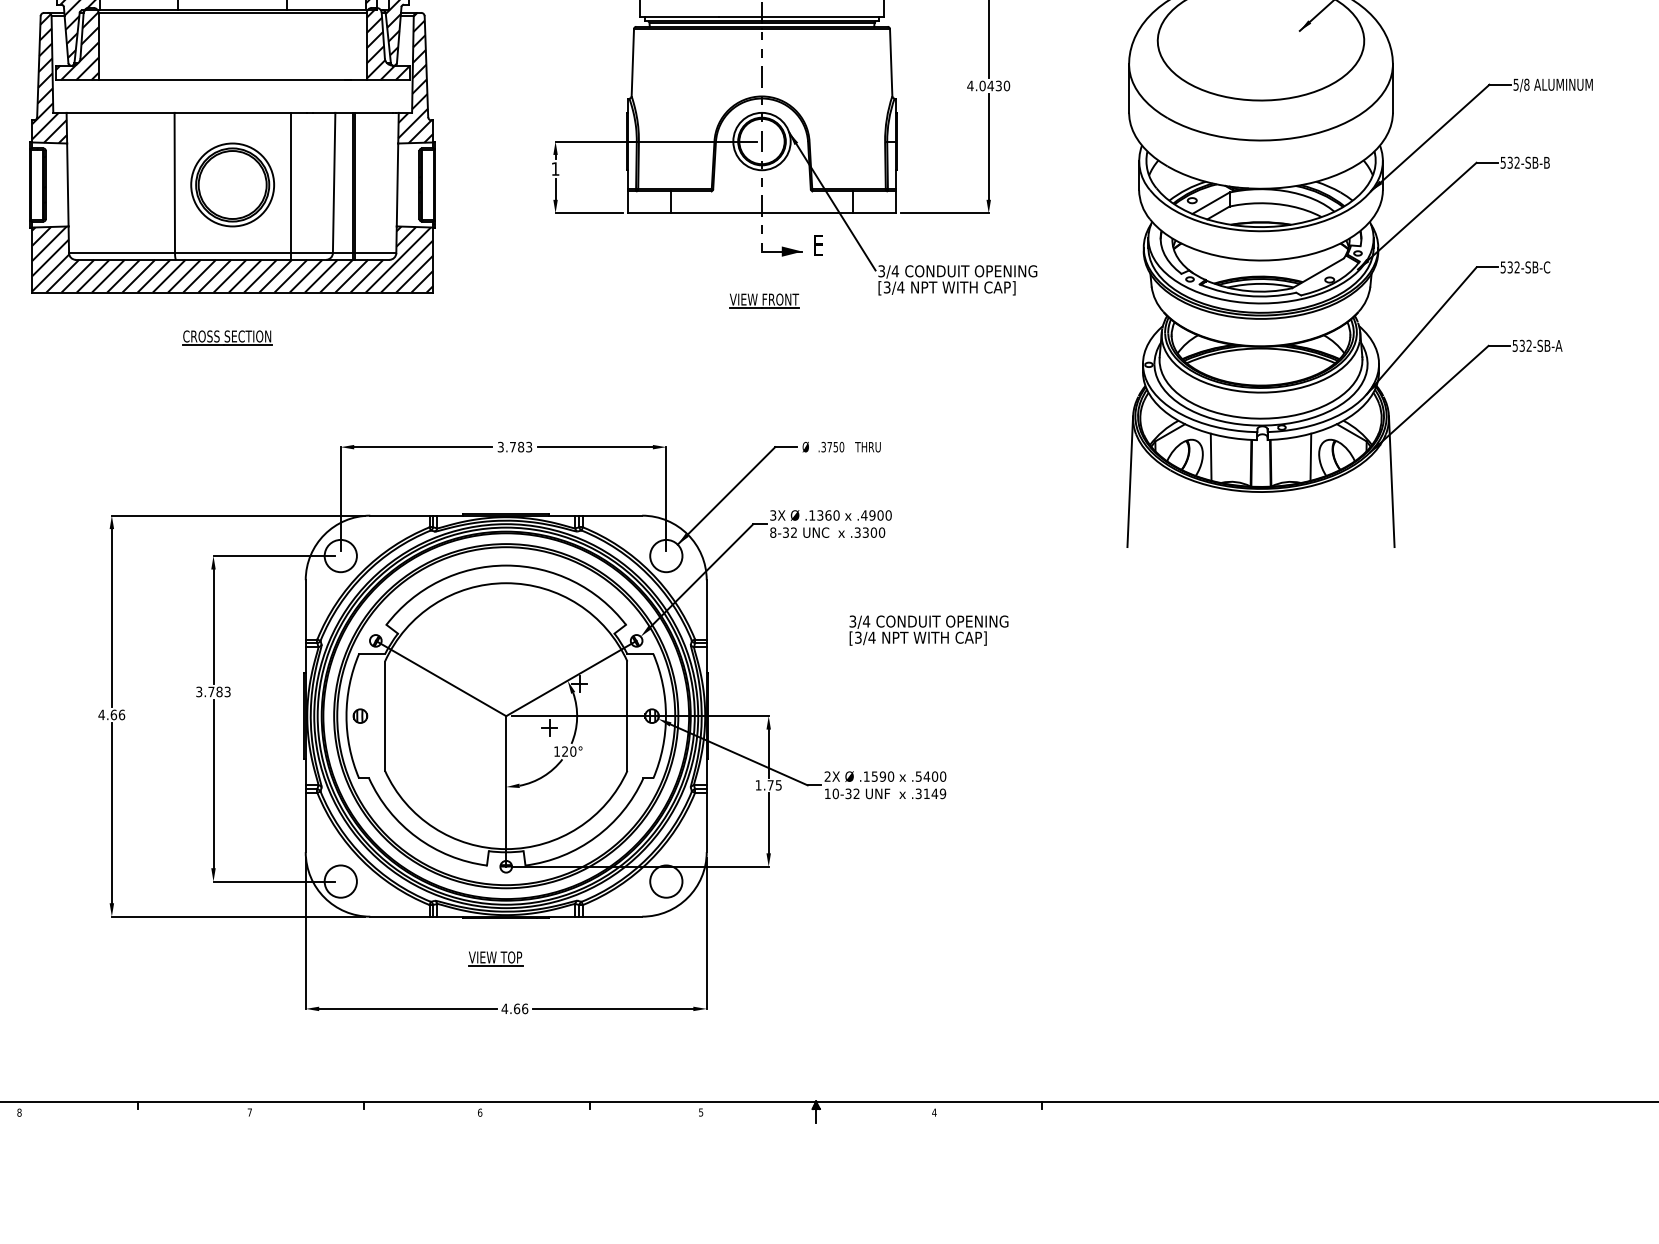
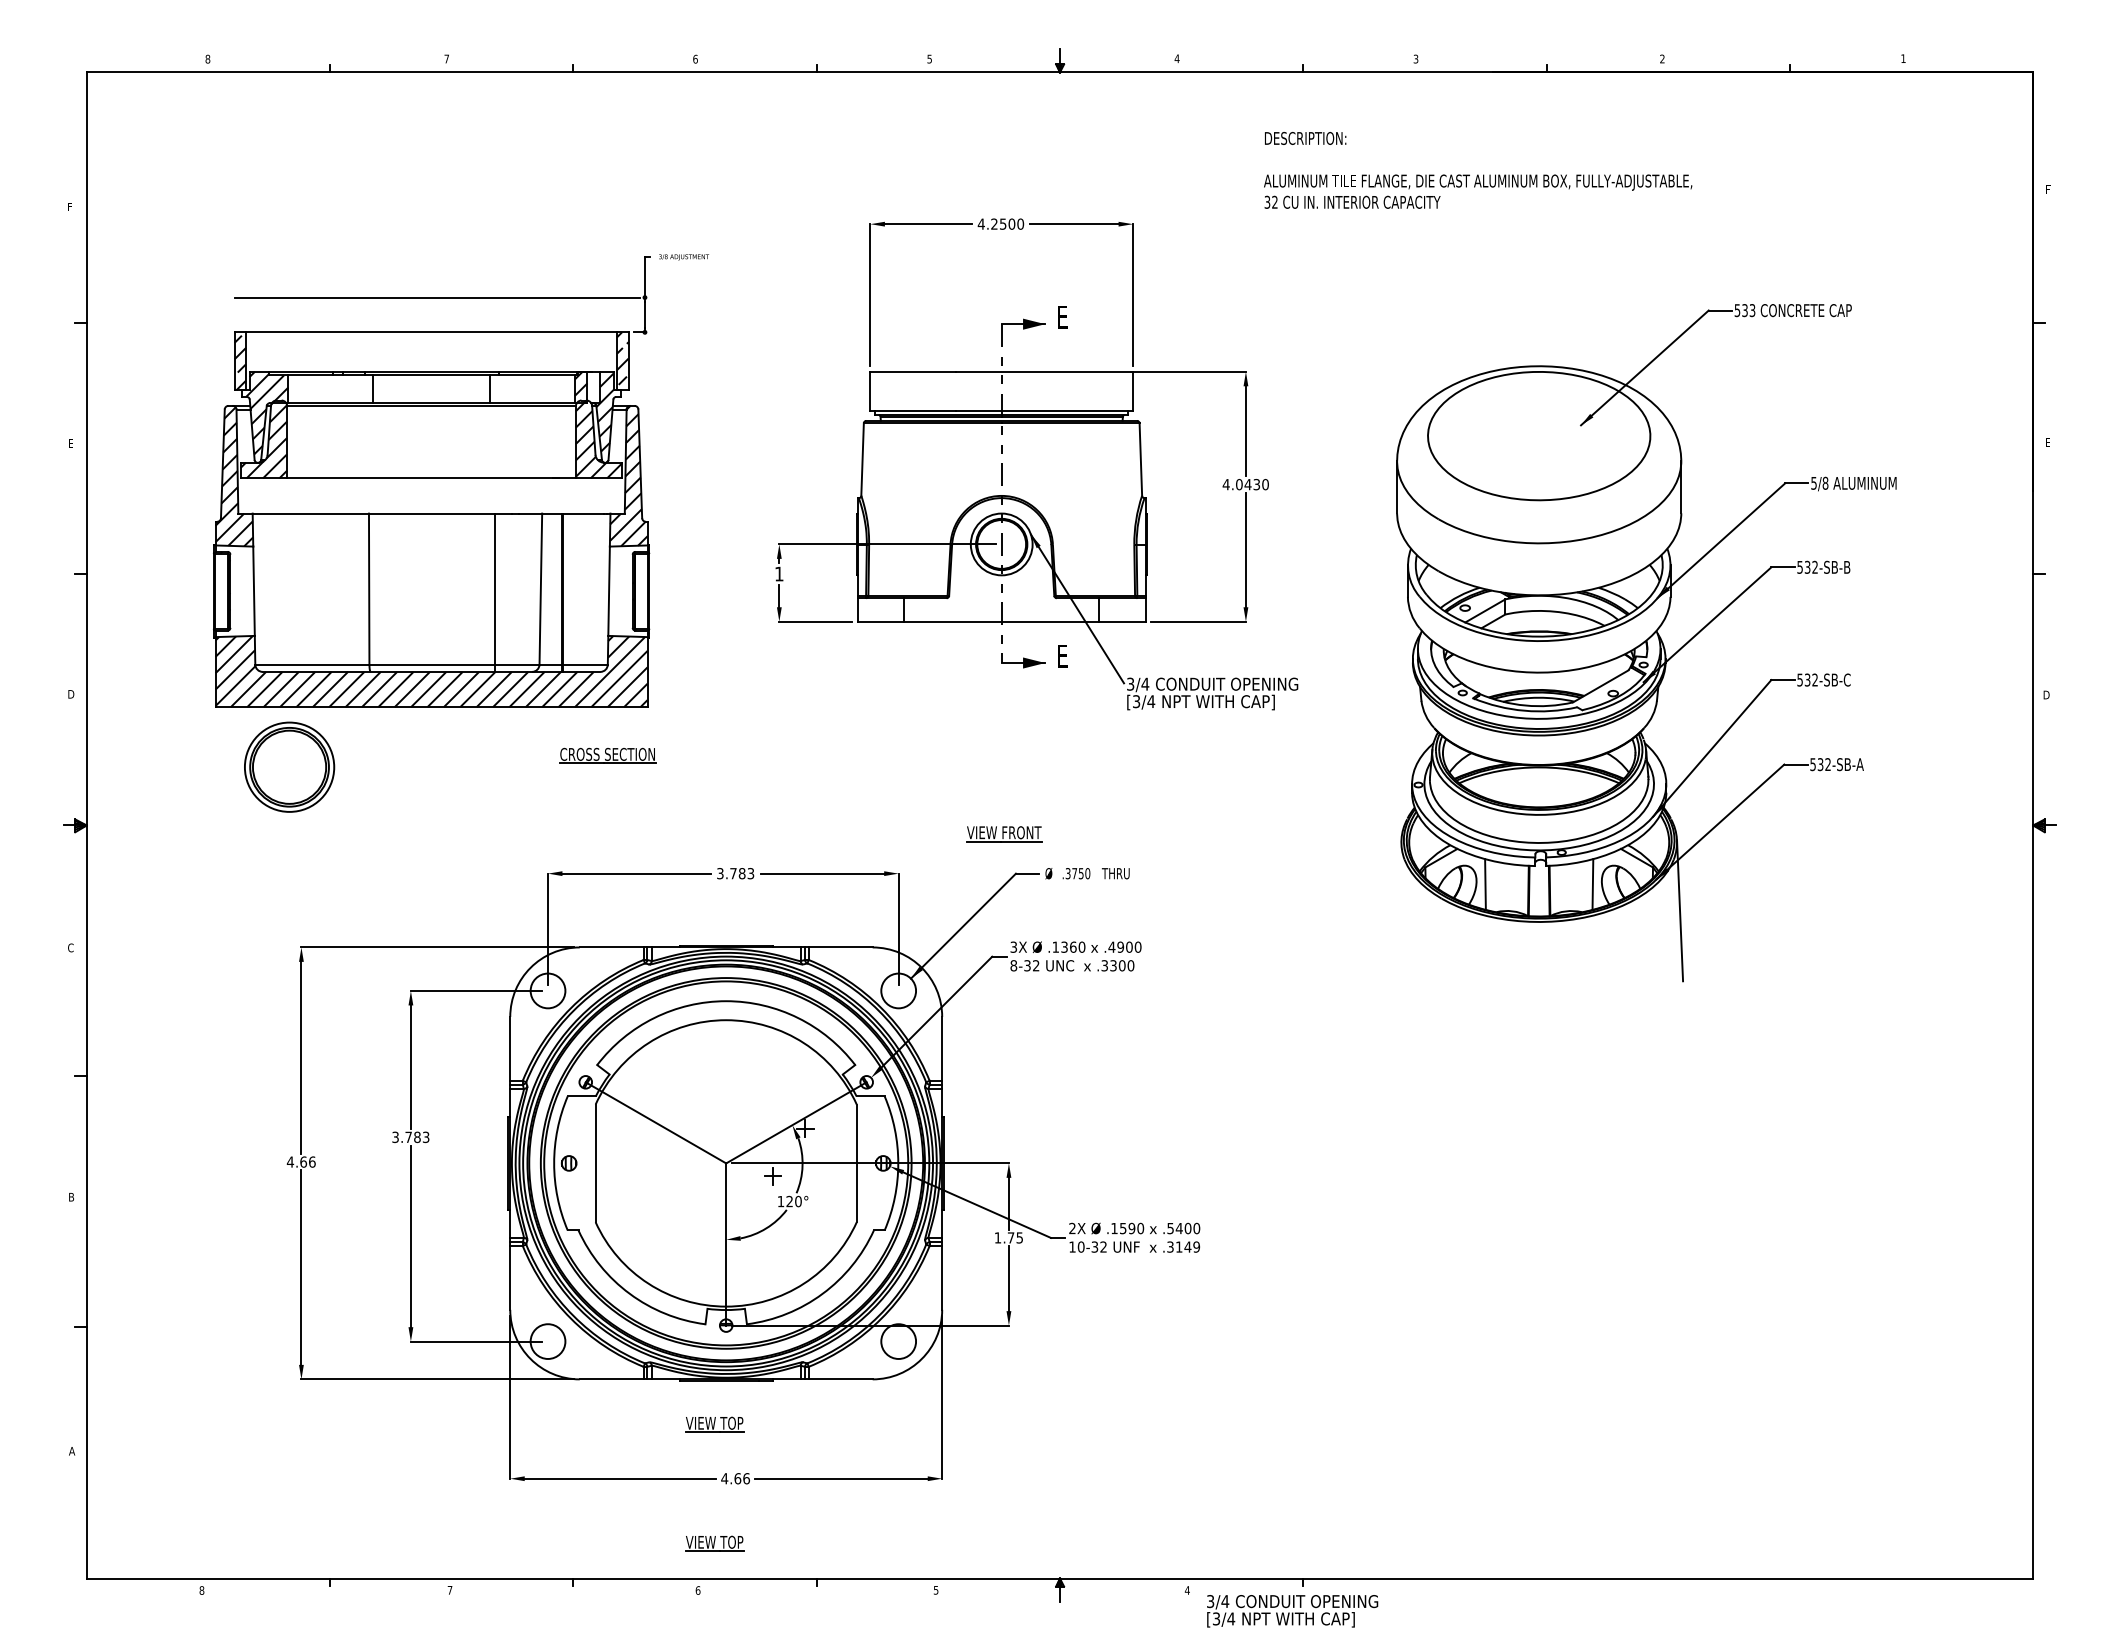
part: (232, 184) -> (289, 766), moved
part: (764, 301) -> (1004, 834), moved
part: (227, 337) -> (607, 755), moved
line: (1130, 481) -> (1398, 910), removed
text: (928, 630) -> (1292, 1611), moved
part: (495, 1069) -> (714, 1543), added

